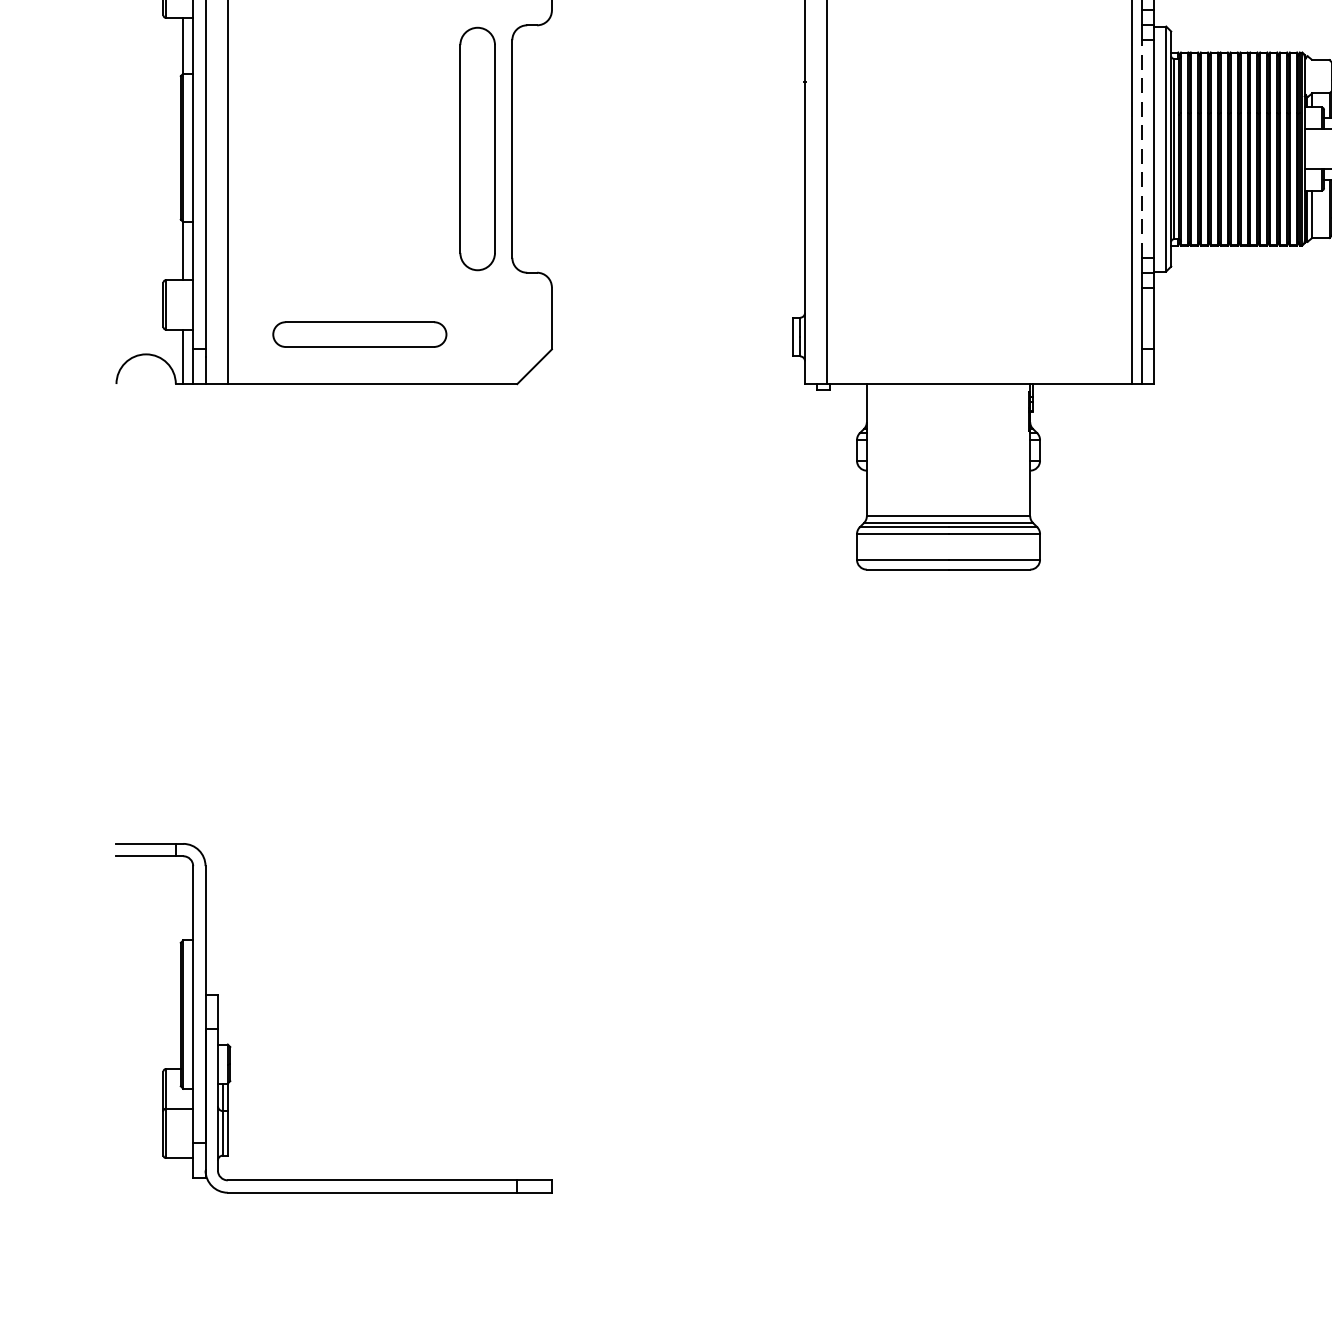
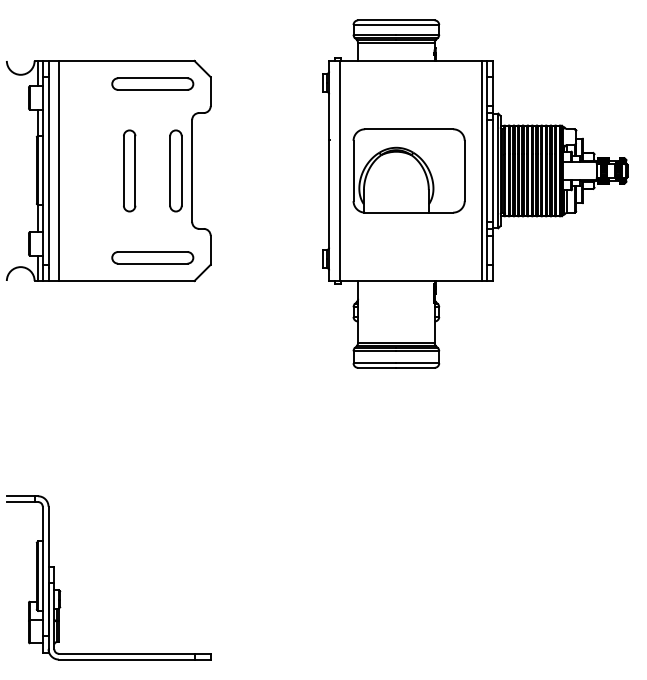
part: (378, 148) -> (129, 170), added
part: (476, 148) -> (175, 170), size x0.71
part: (974, 148) -> (408, 170), added
line: (1141, 148) -> (486, 170), dashed -> solid
part: (359, 333) -> (152, 257), moved

